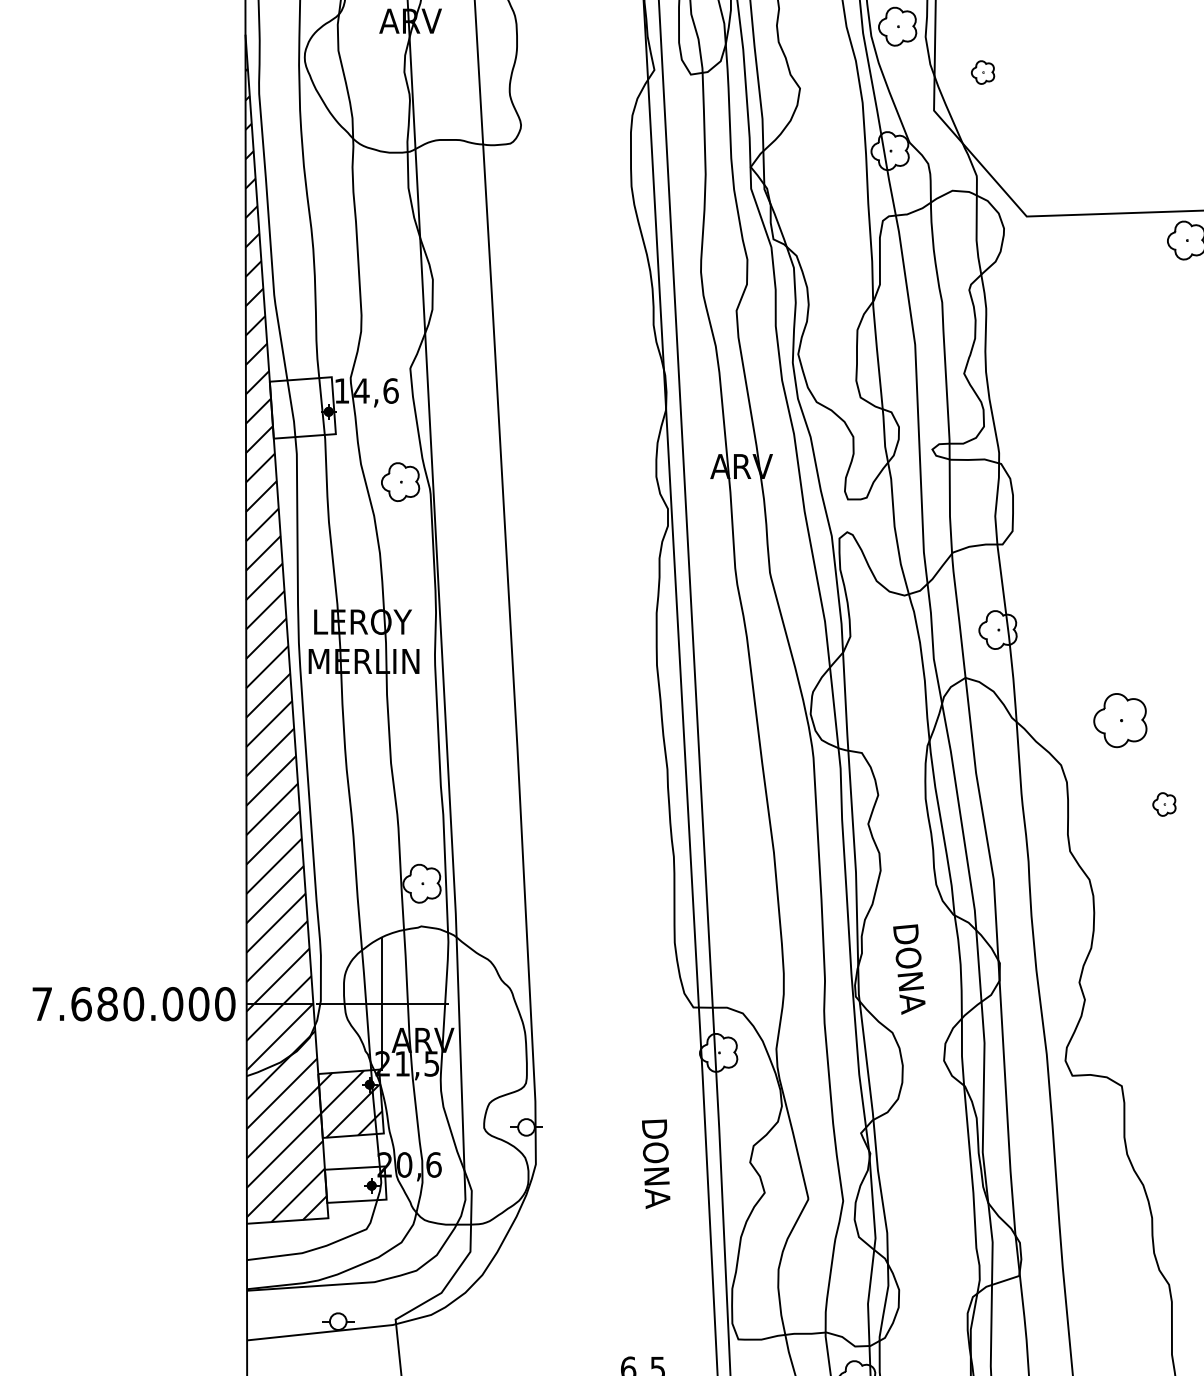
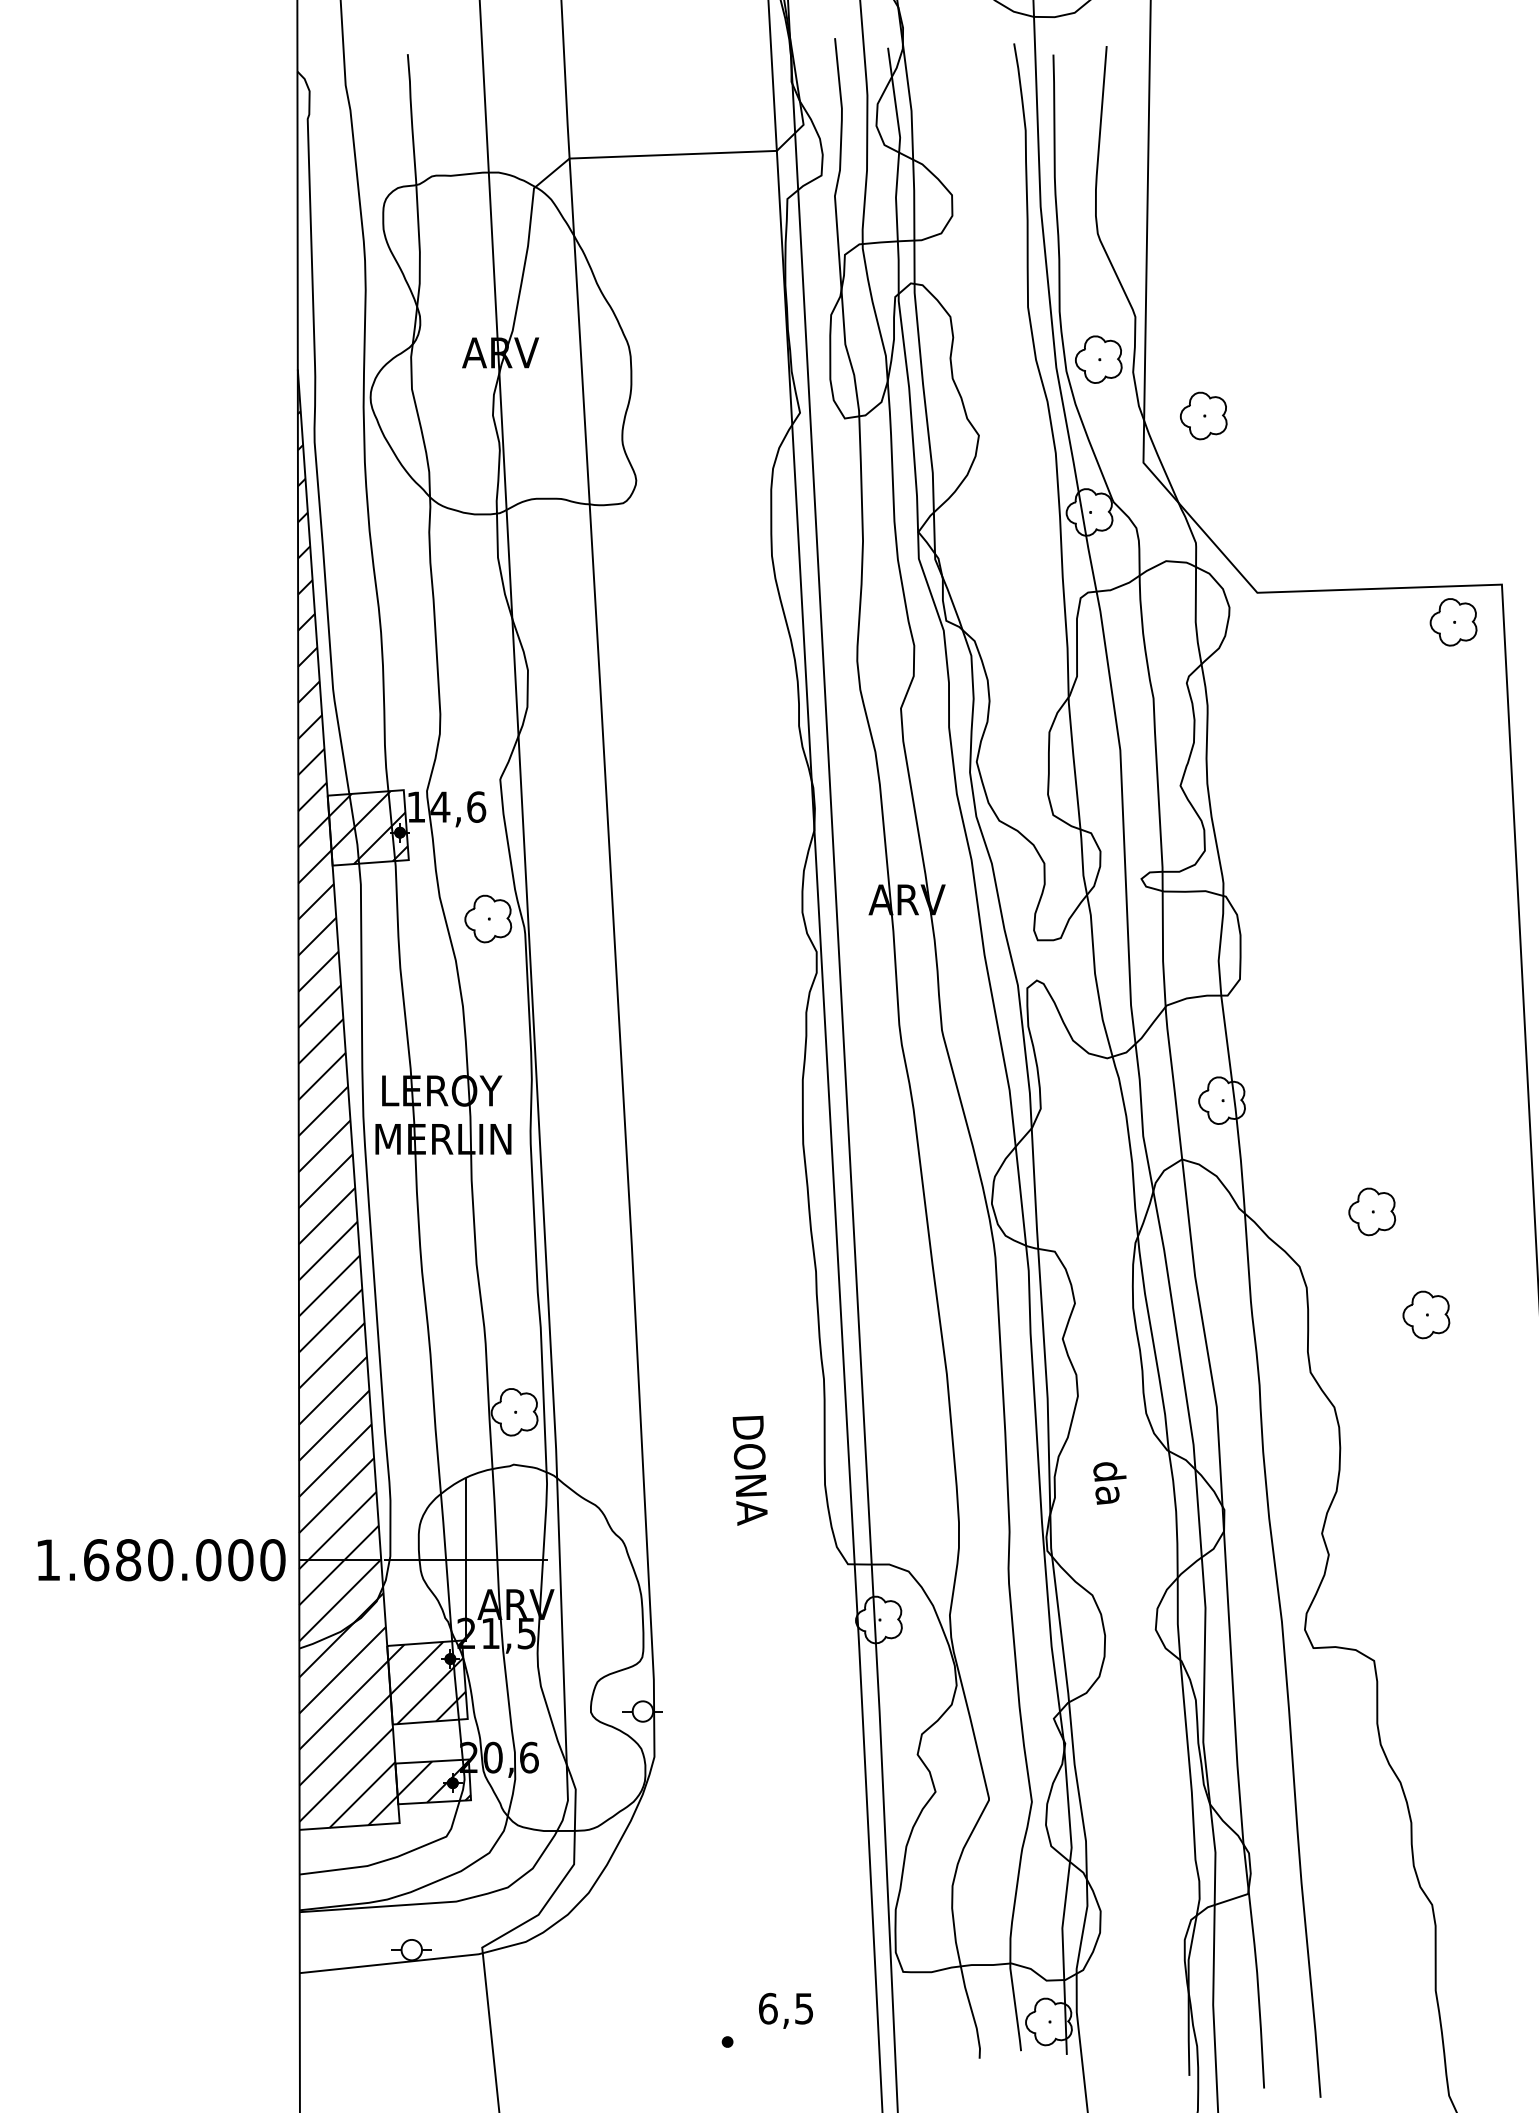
part: (982, 72) -> (1203, 415), size x1.67
hatch: (303, 407) -> (368, 827), added
part: (1119, 720) -> (1371, 1211), size x0.71
part: (1164, 804) -> (1426, 1314), size x1.67
text: (908, 969) -> (1112, 1517), DONA -> da
text: (42, 1003) -> (48, 1559), 7.680.000 -> 1.680.000
text: (655, 1164) -> (749, 1470), moved
hatch: (355, 1184) -> (433, 1781), added

